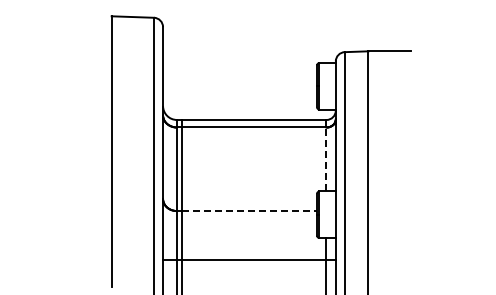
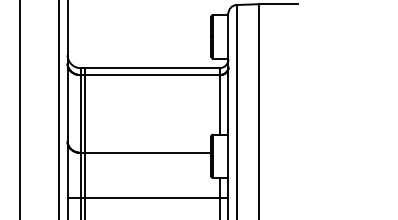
line: (326, 159) -> (219, 104), dashed -> solid
line: (249, 211) -> (148, 153), dashed -> solid

